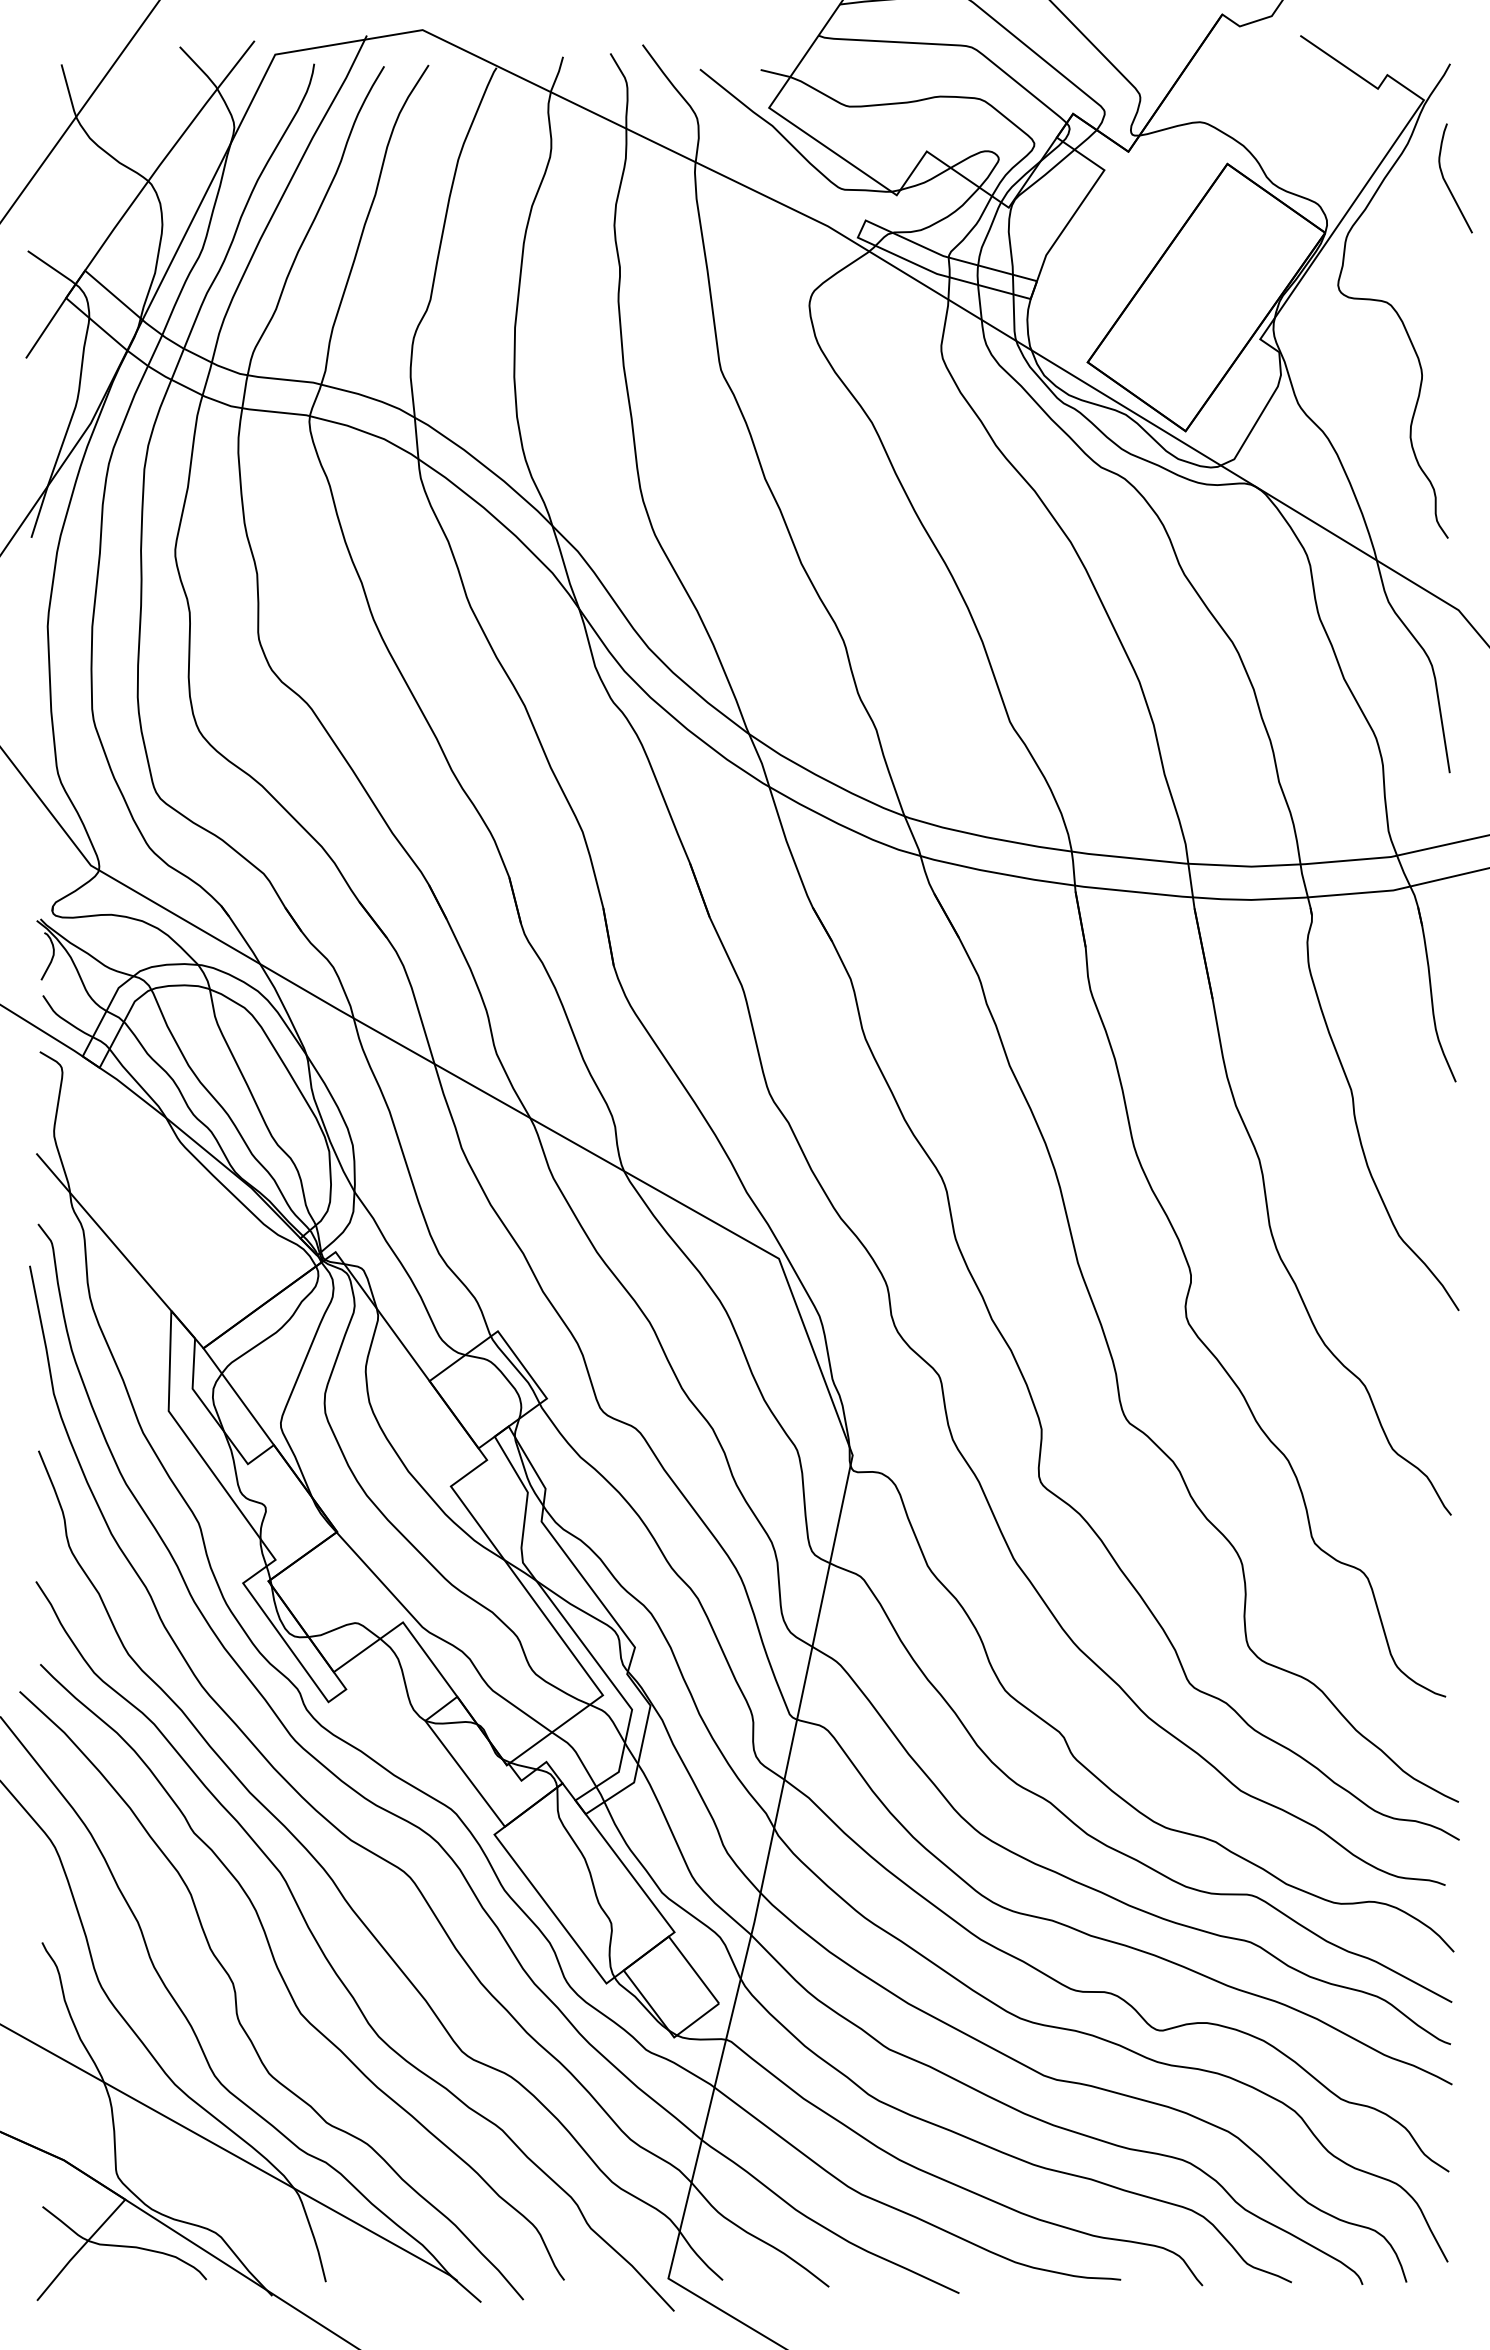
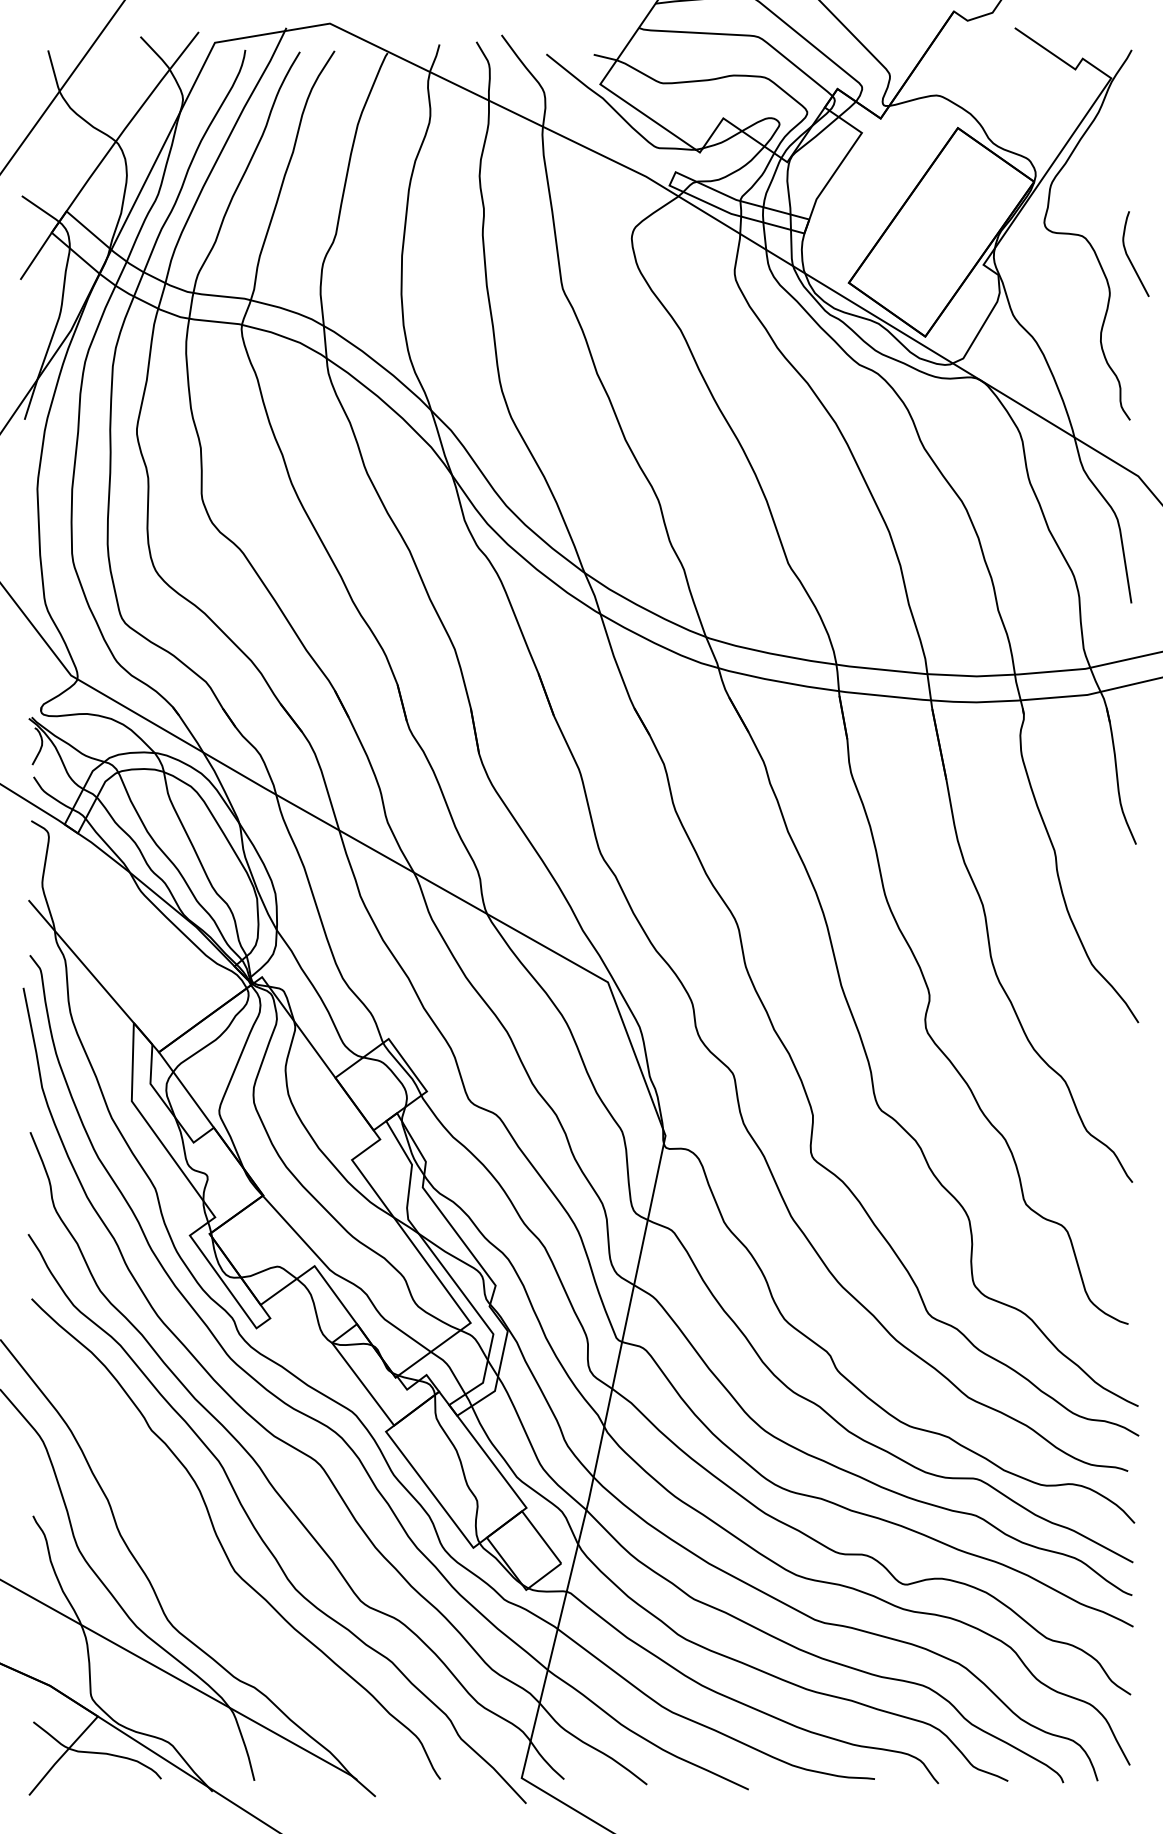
curve: (1447, 183) -> (1129, 258), moved
curve: (236, 1995) -> (184, 1557), removed

